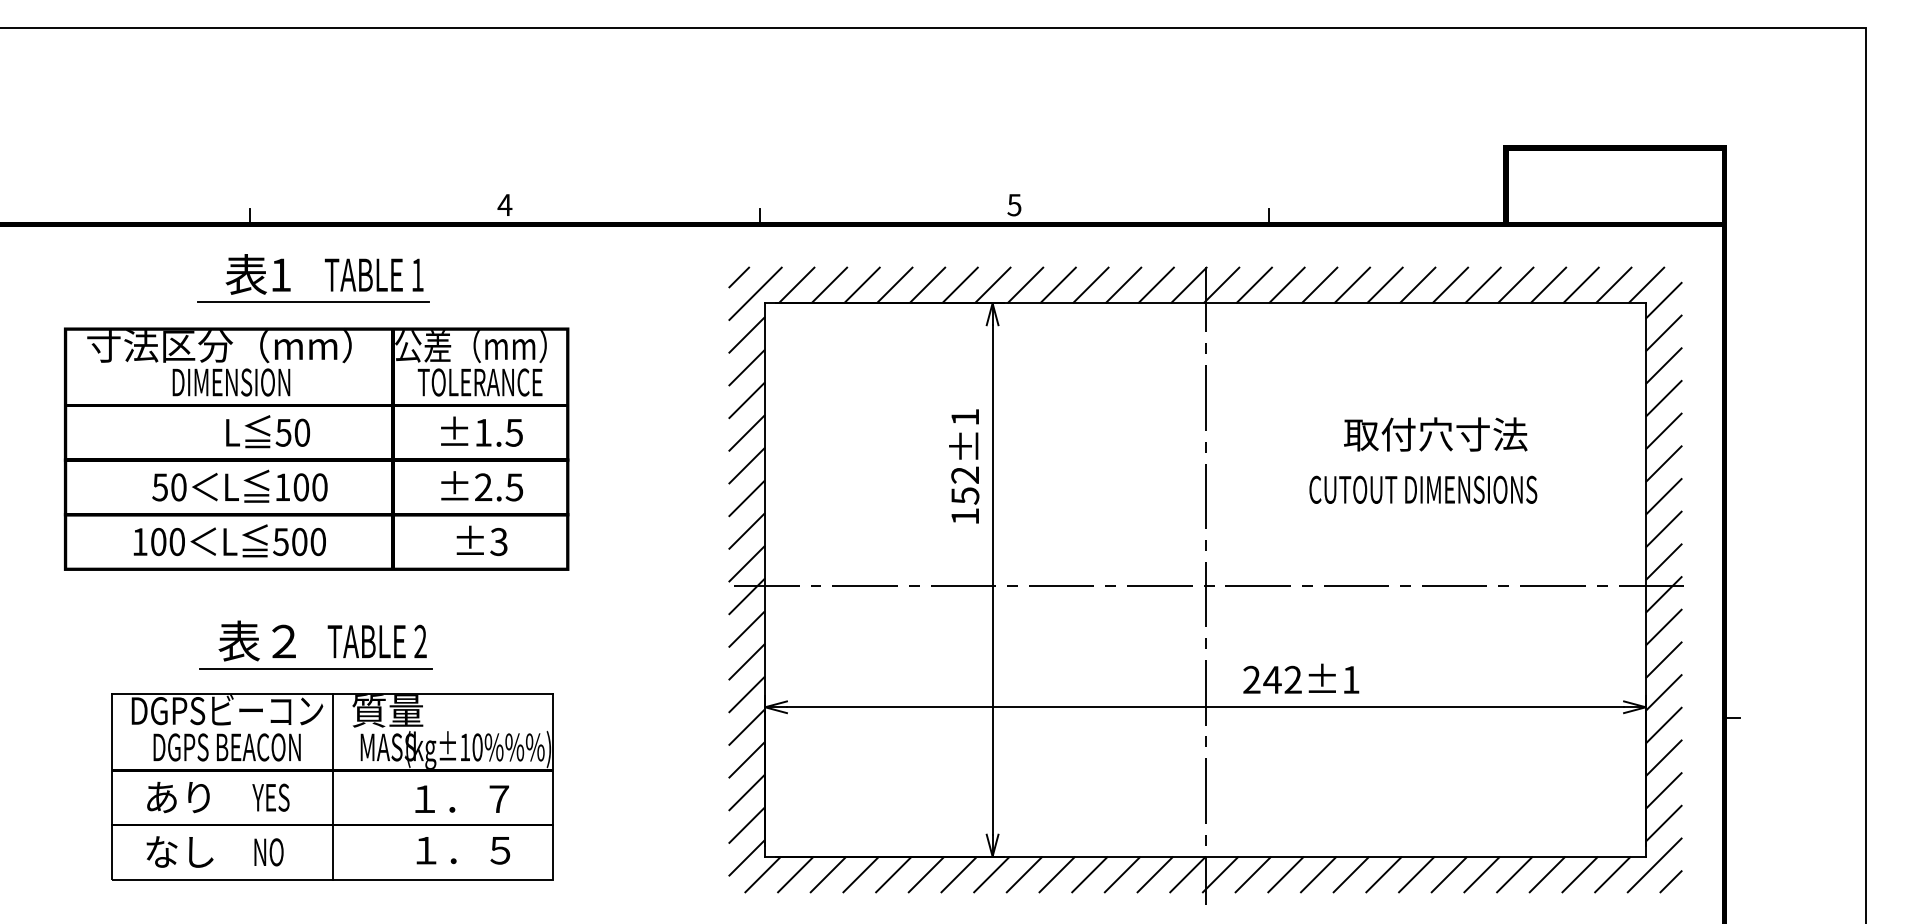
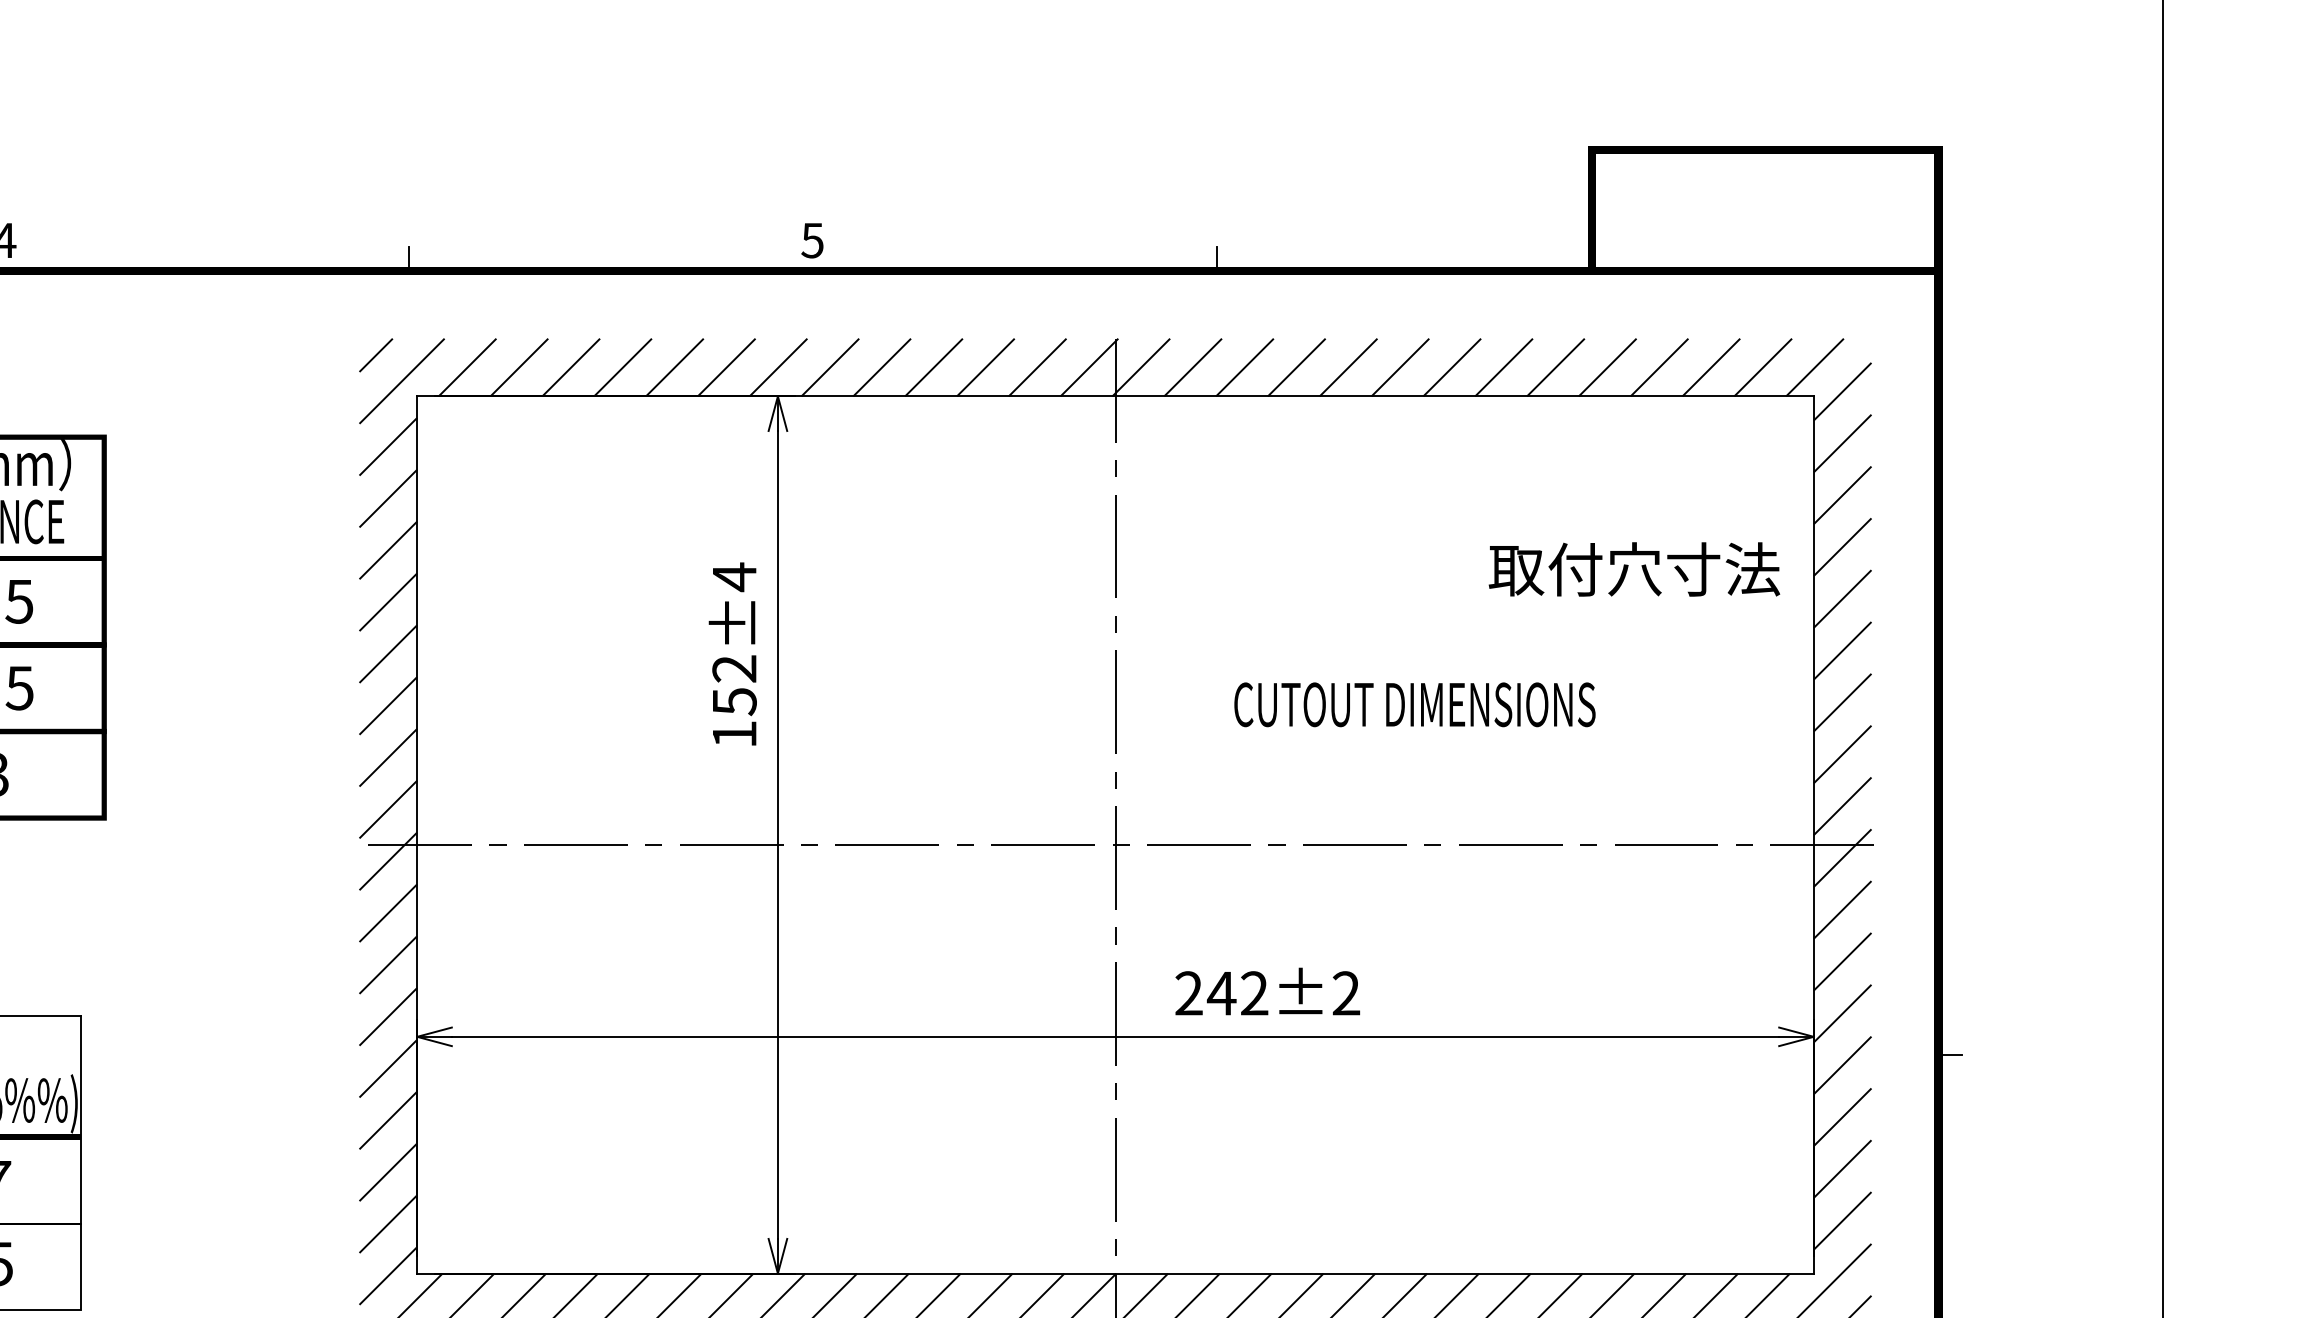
text: (964, 417) -> (733, 577), 152±1 -> 152±4
text: (1435, 434) -> (1634, 569), moved
text: (1423, 489) -> (1415, 704), moved
text: (1350, 679) -> (1345, 992), 242±1 -> 242±2

